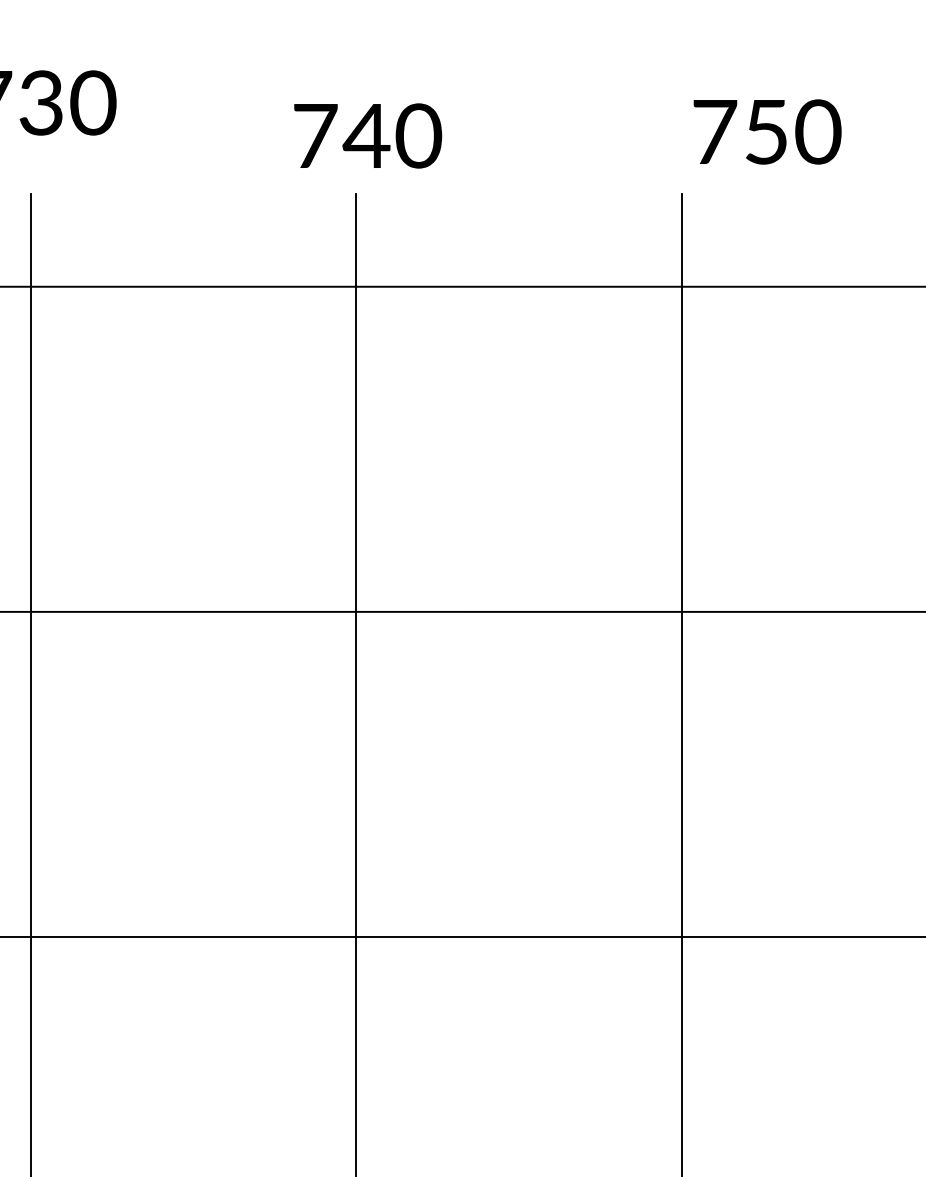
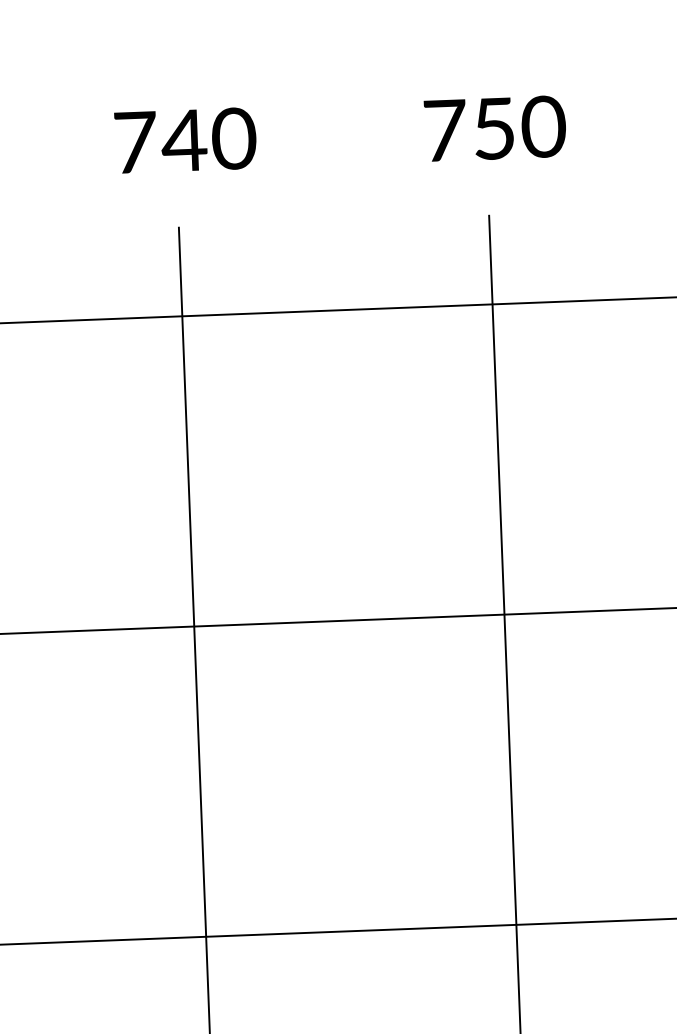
text: (767, 131) -> (495, 128), moved
text: (368, 135) -> (186, 140), moved

